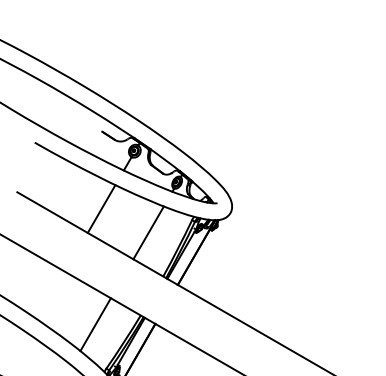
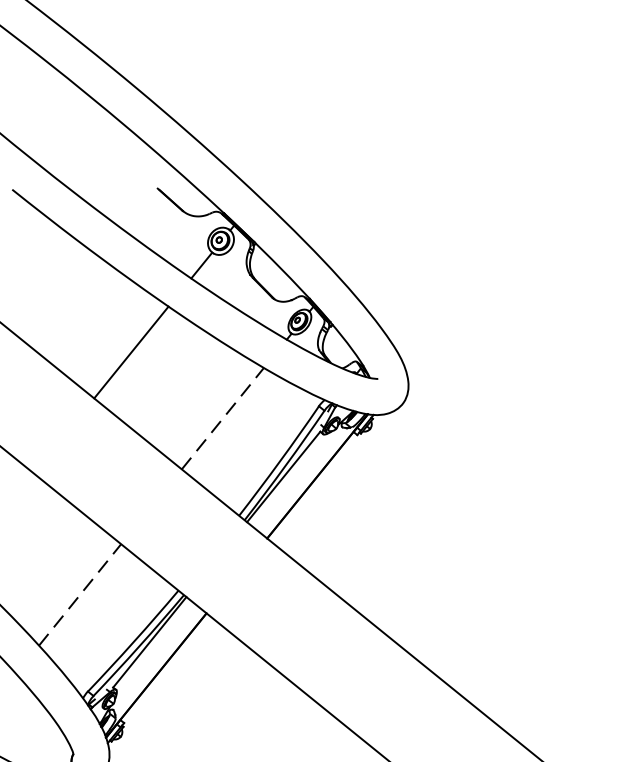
line: (148, 232) -> (222, 417), solid -> dashed
line: (95, 324) -> (79, 594), solid -> dashed

